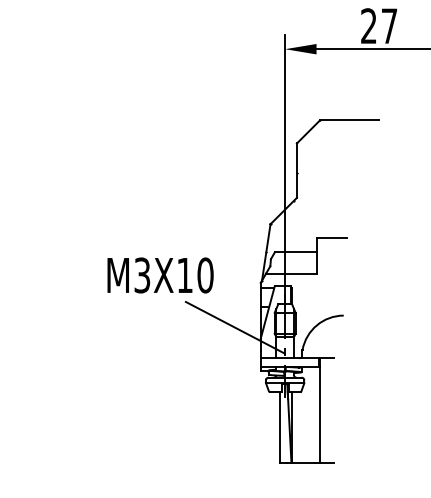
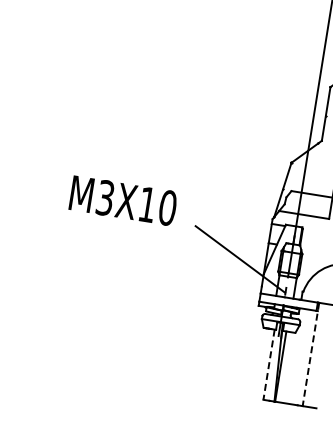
text: (160, 275) -> (123, 200), moved
line: (320, 410) -> (311, 354), solid -> dashed
line: (280, 427) -> (269, 365), solid -> dashed

